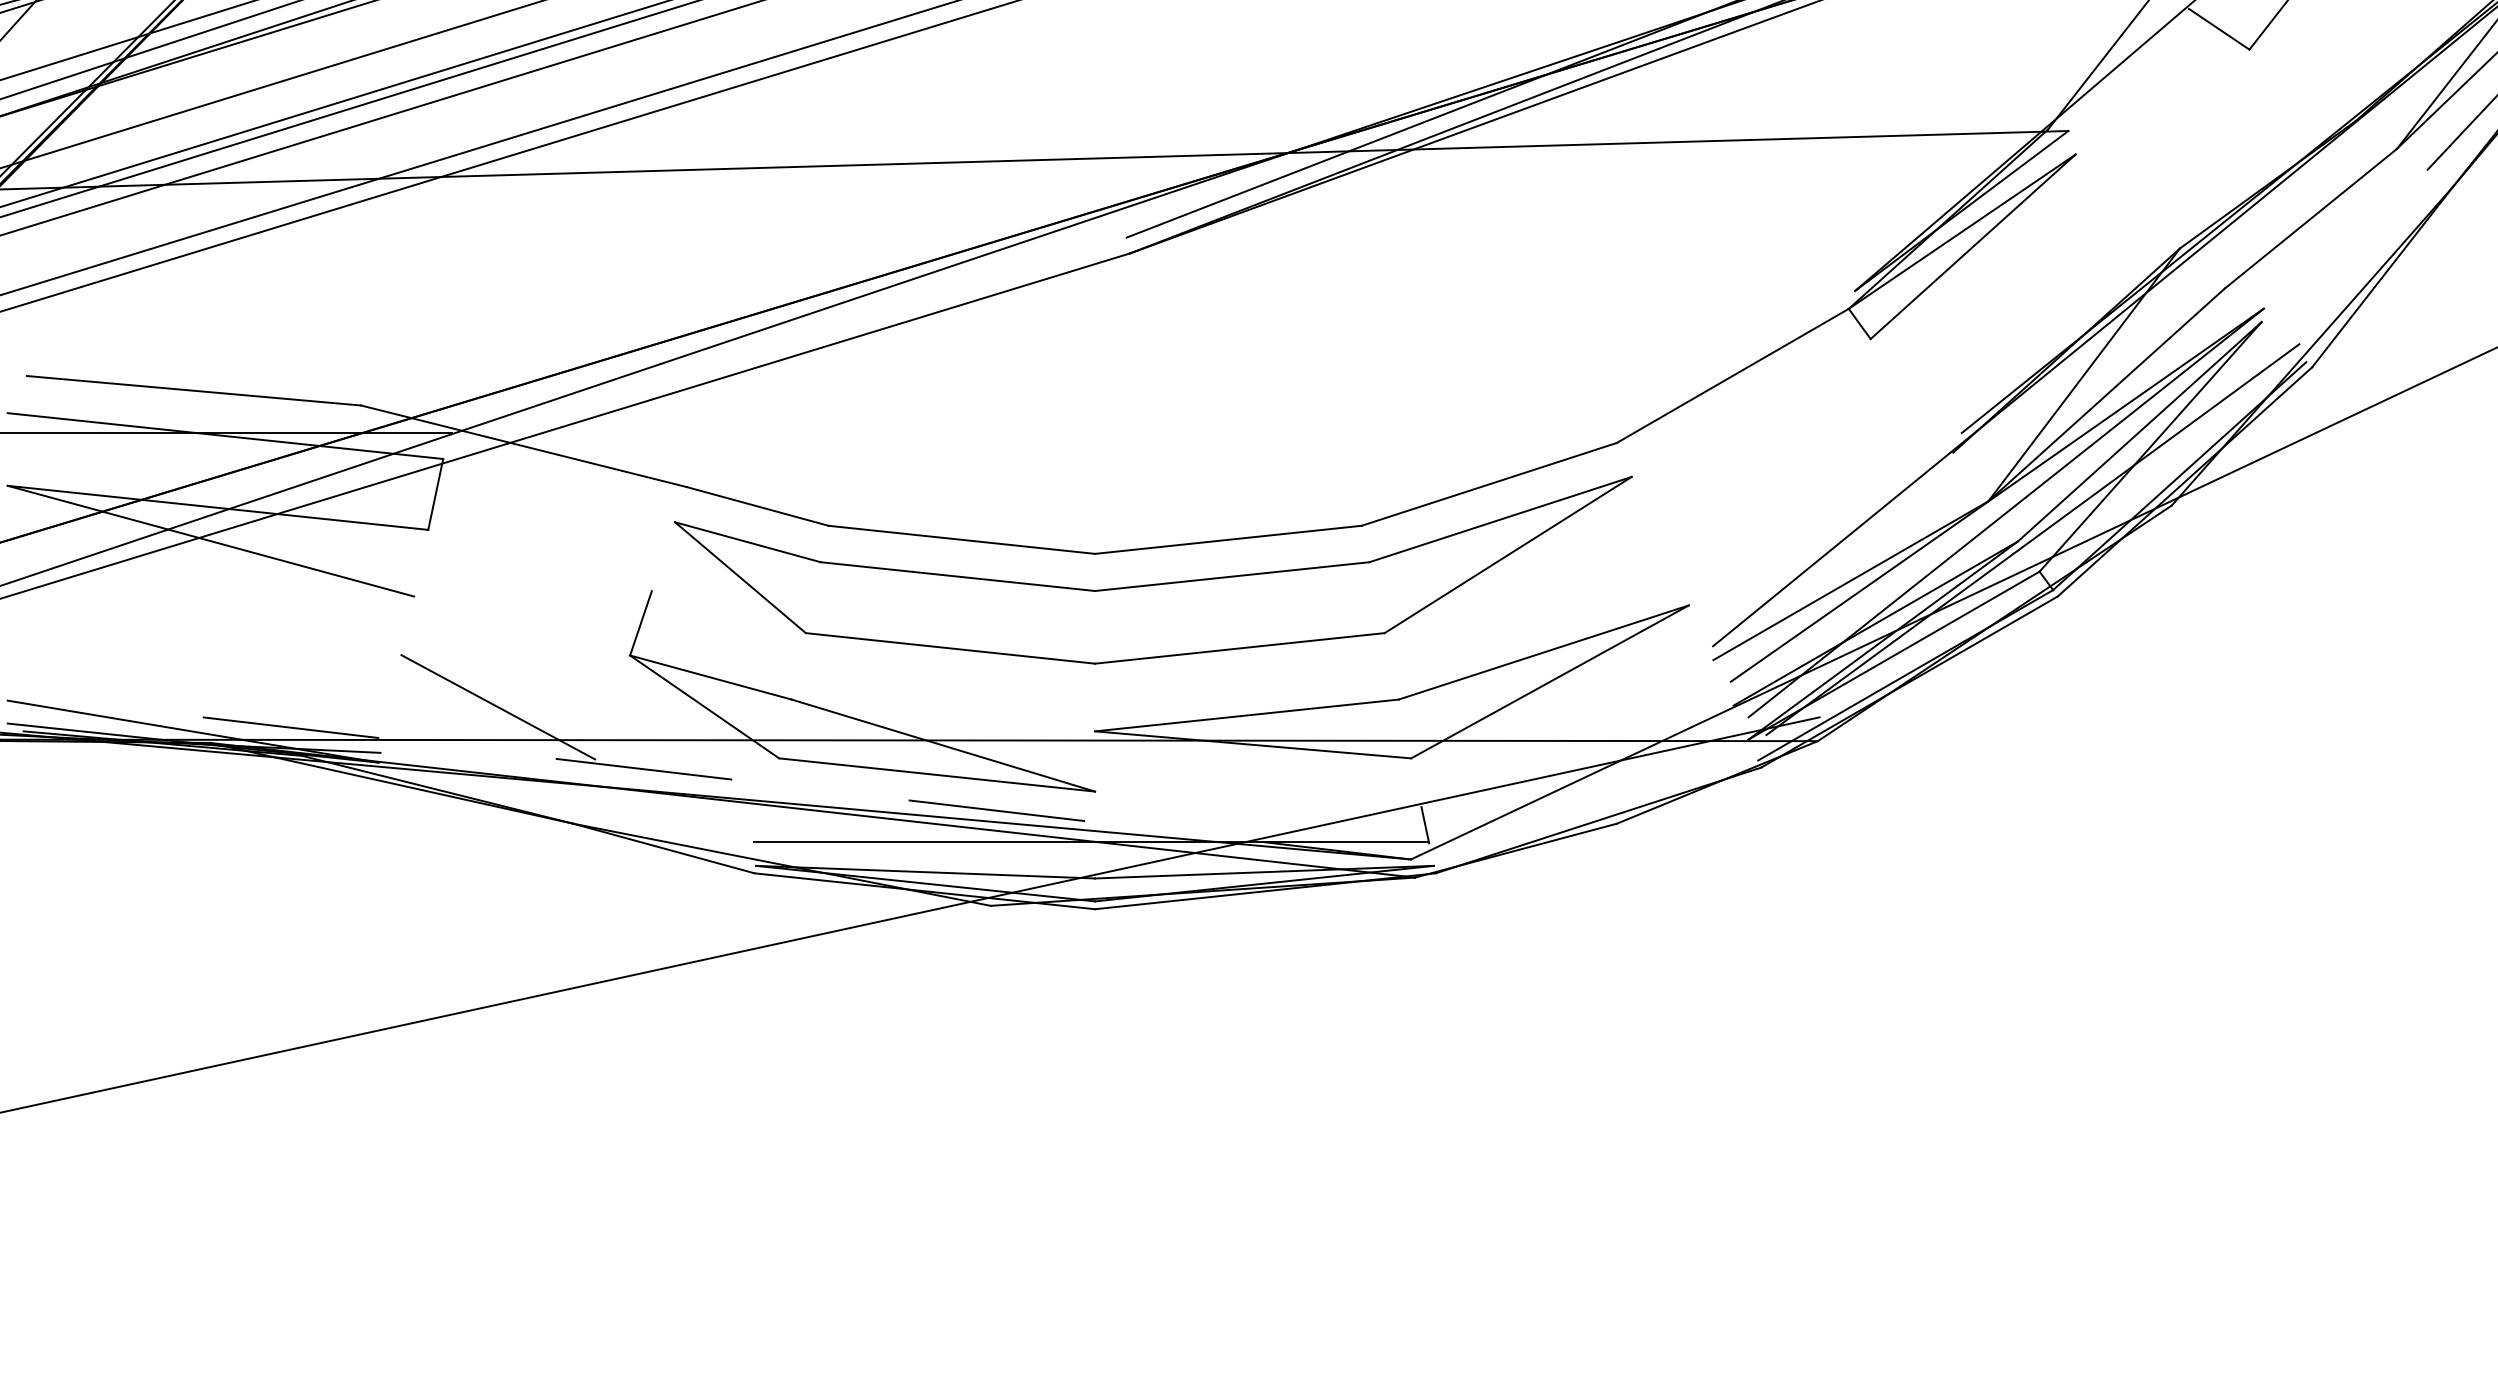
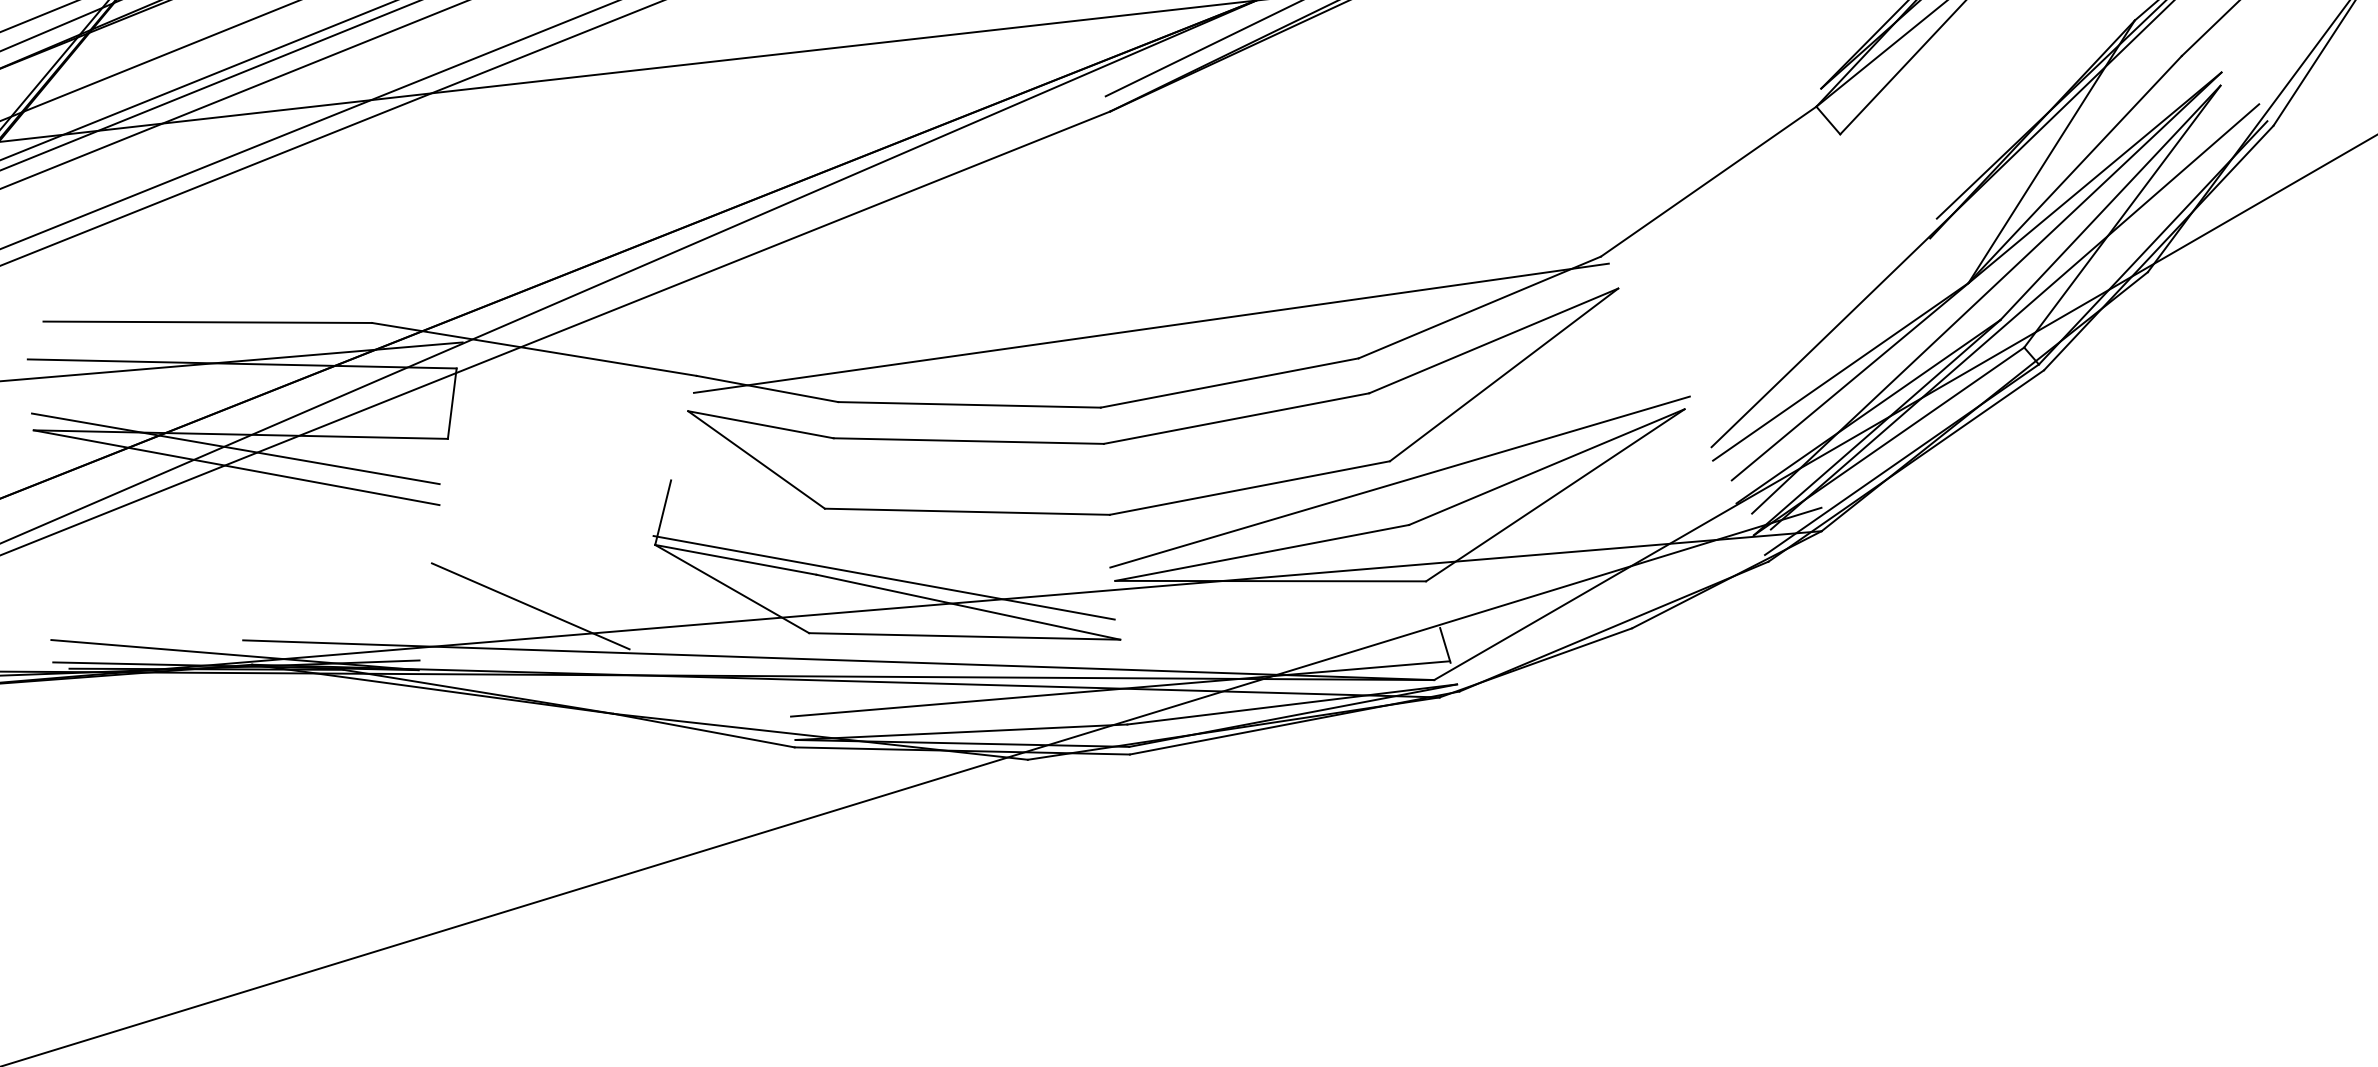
line: (1153, 477) -> (1151, 328), added
line: (211, 521) -> (235, 448), added
line: (1393, 654) -> (1400, 481), added
line: (860, 708) -> (884, 577), added
line: (807, 788) -> (839, 660), dashed -> solid

